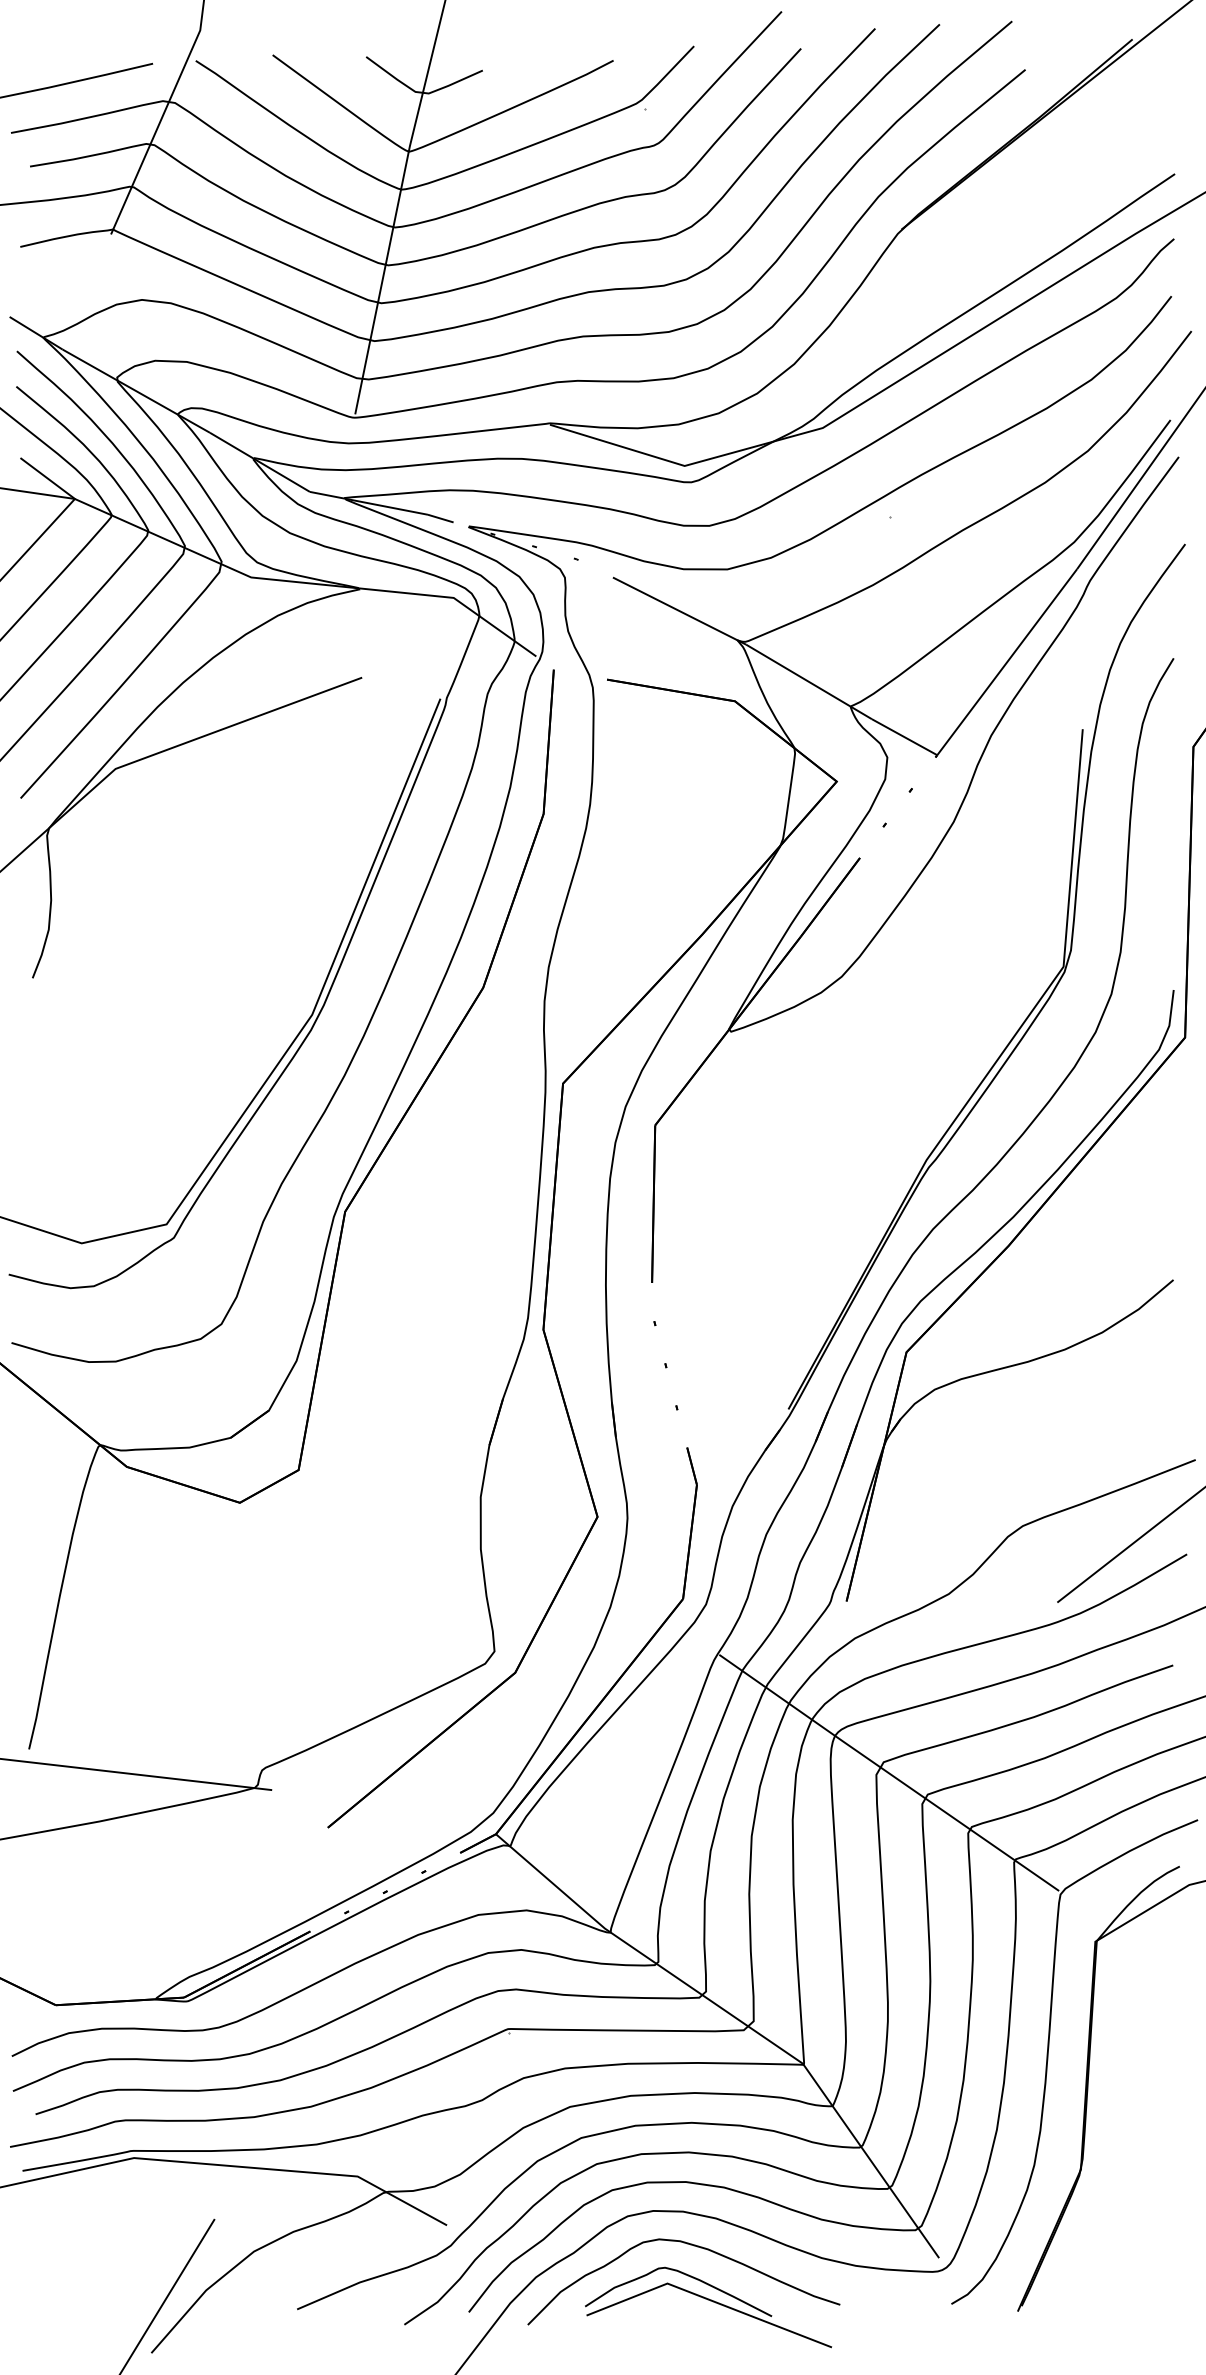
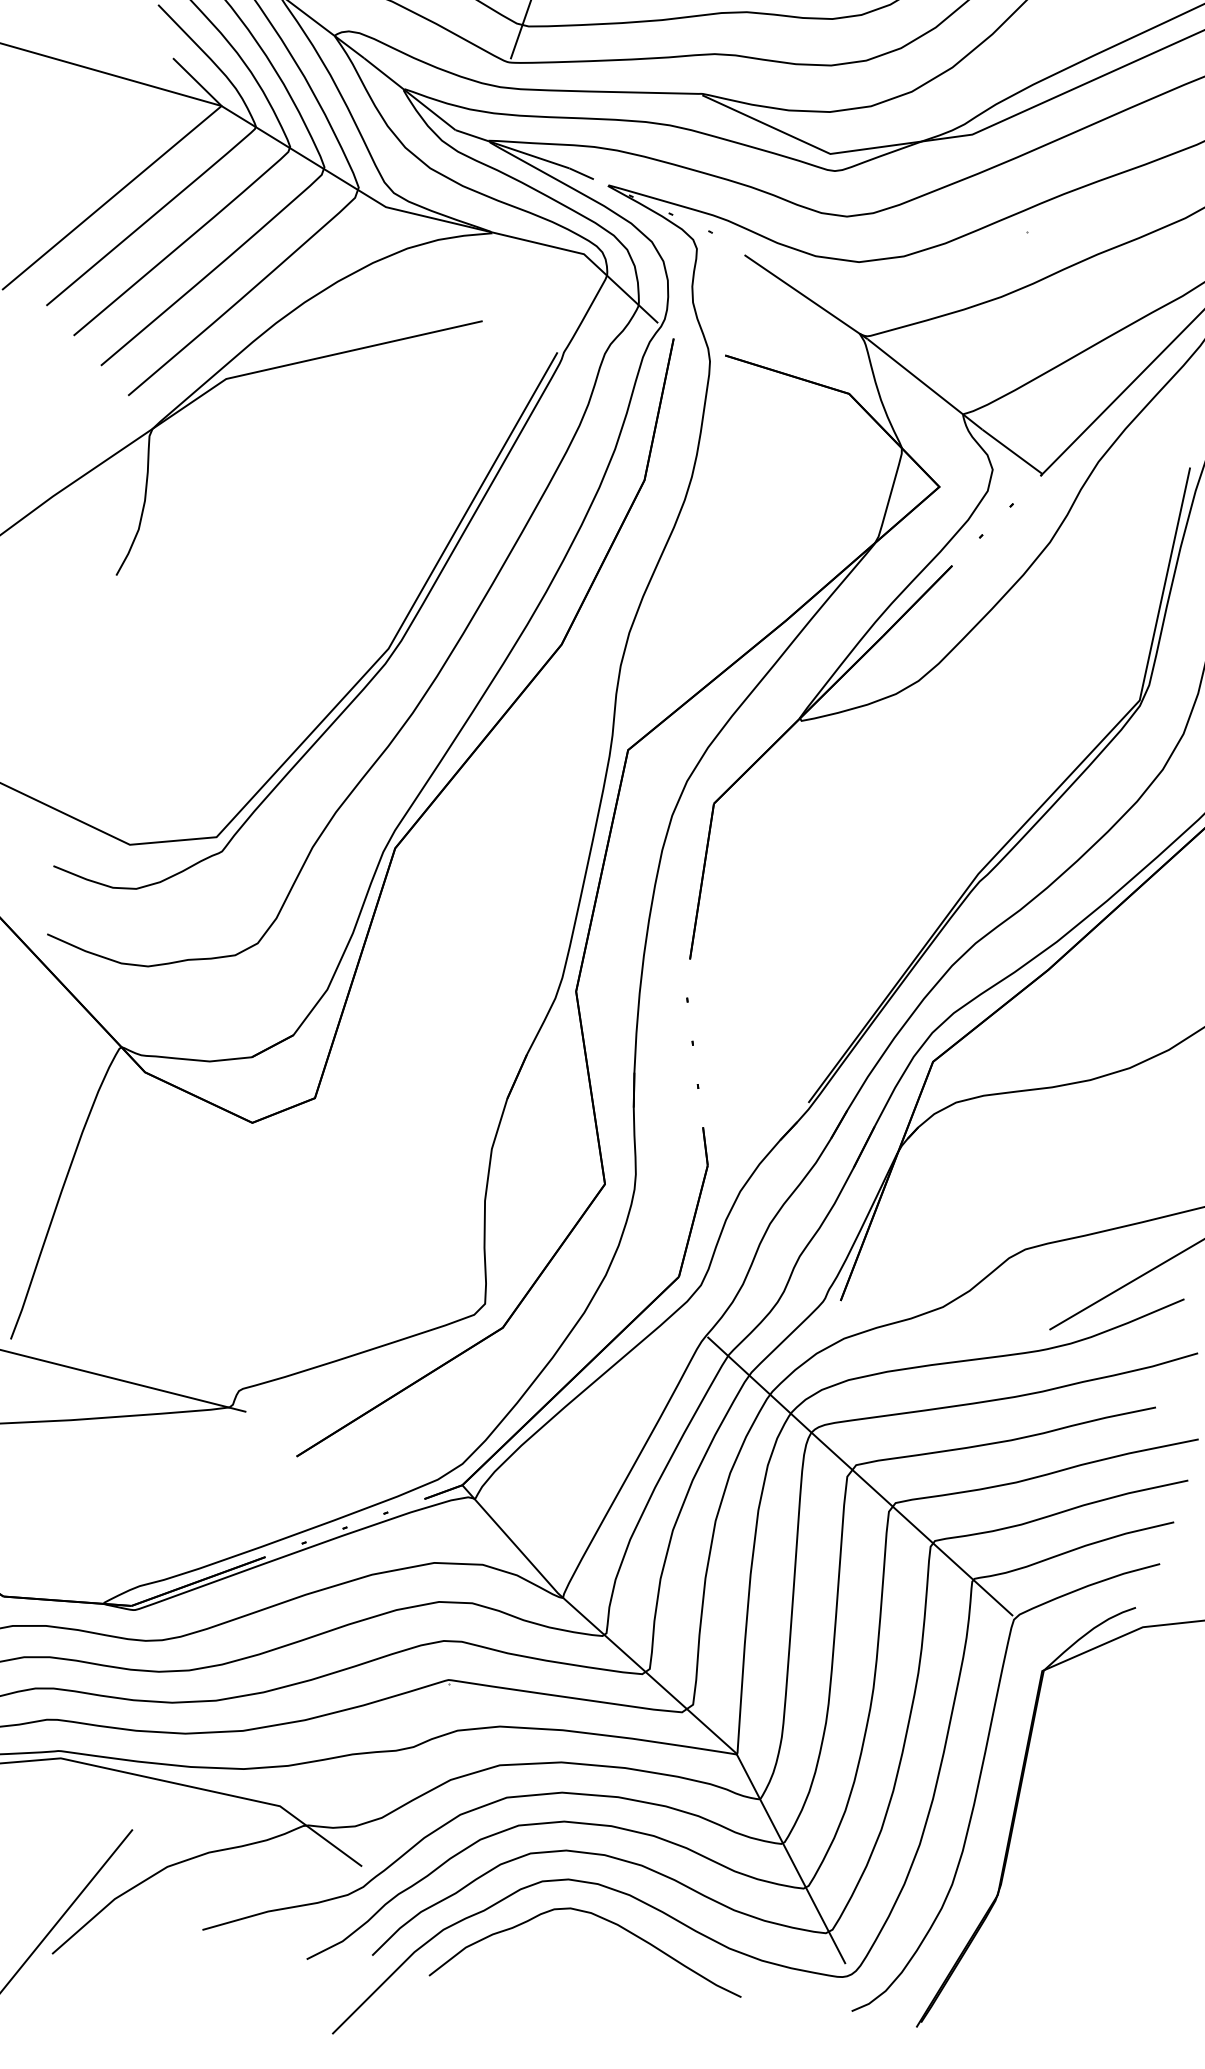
part: (710, 2301) -> (613, 1976), removed

